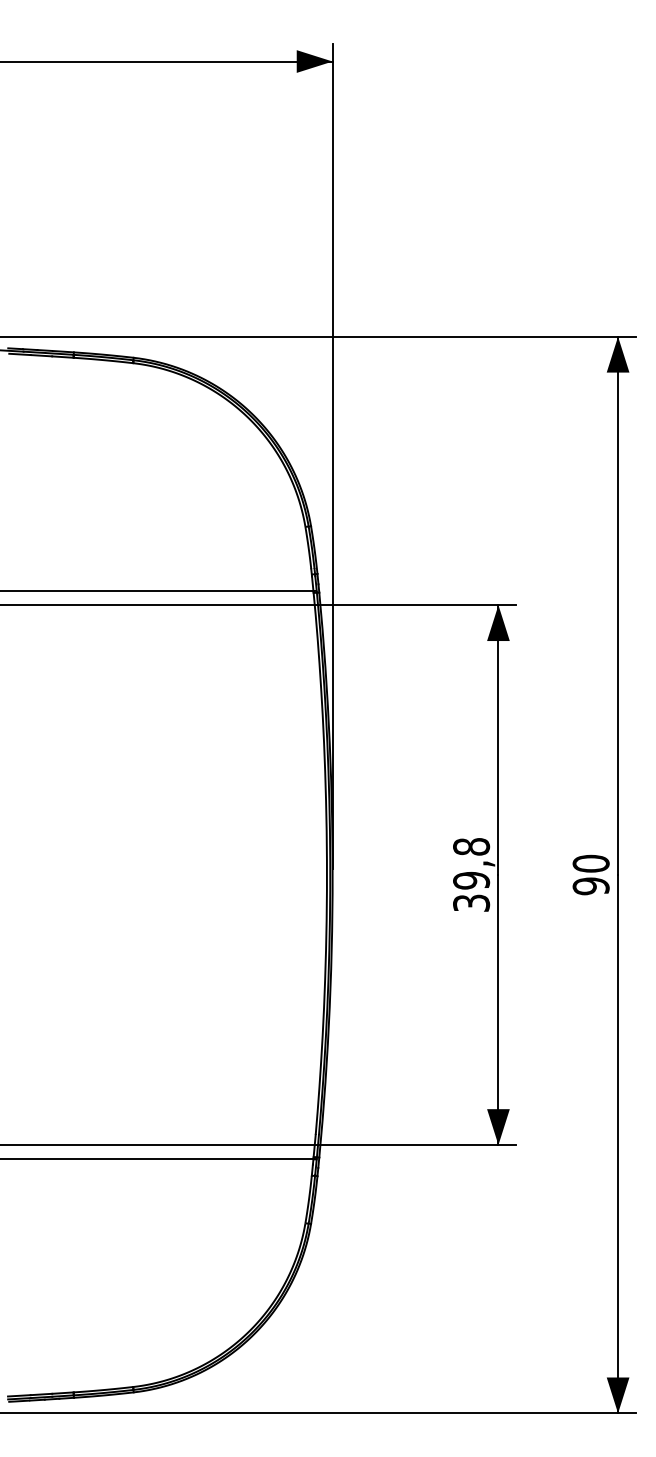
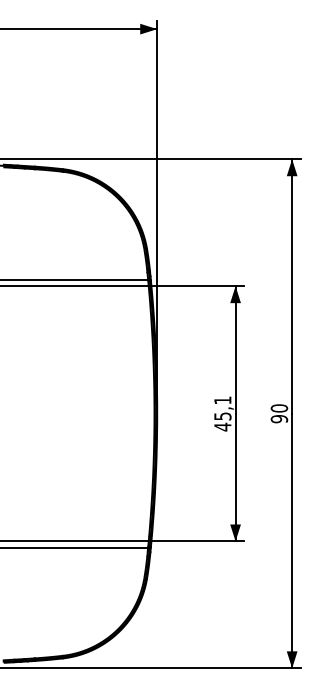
text: (470, 874) -> (222, 413), 39,8 -> 45,1

